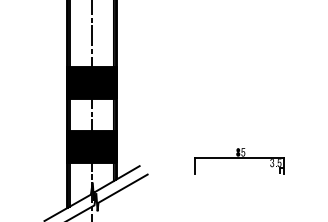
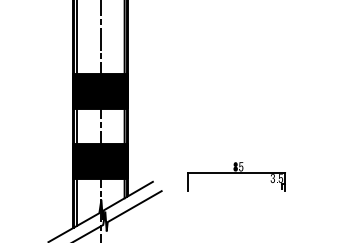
part: (239, 161) -> (237, 176), moved

